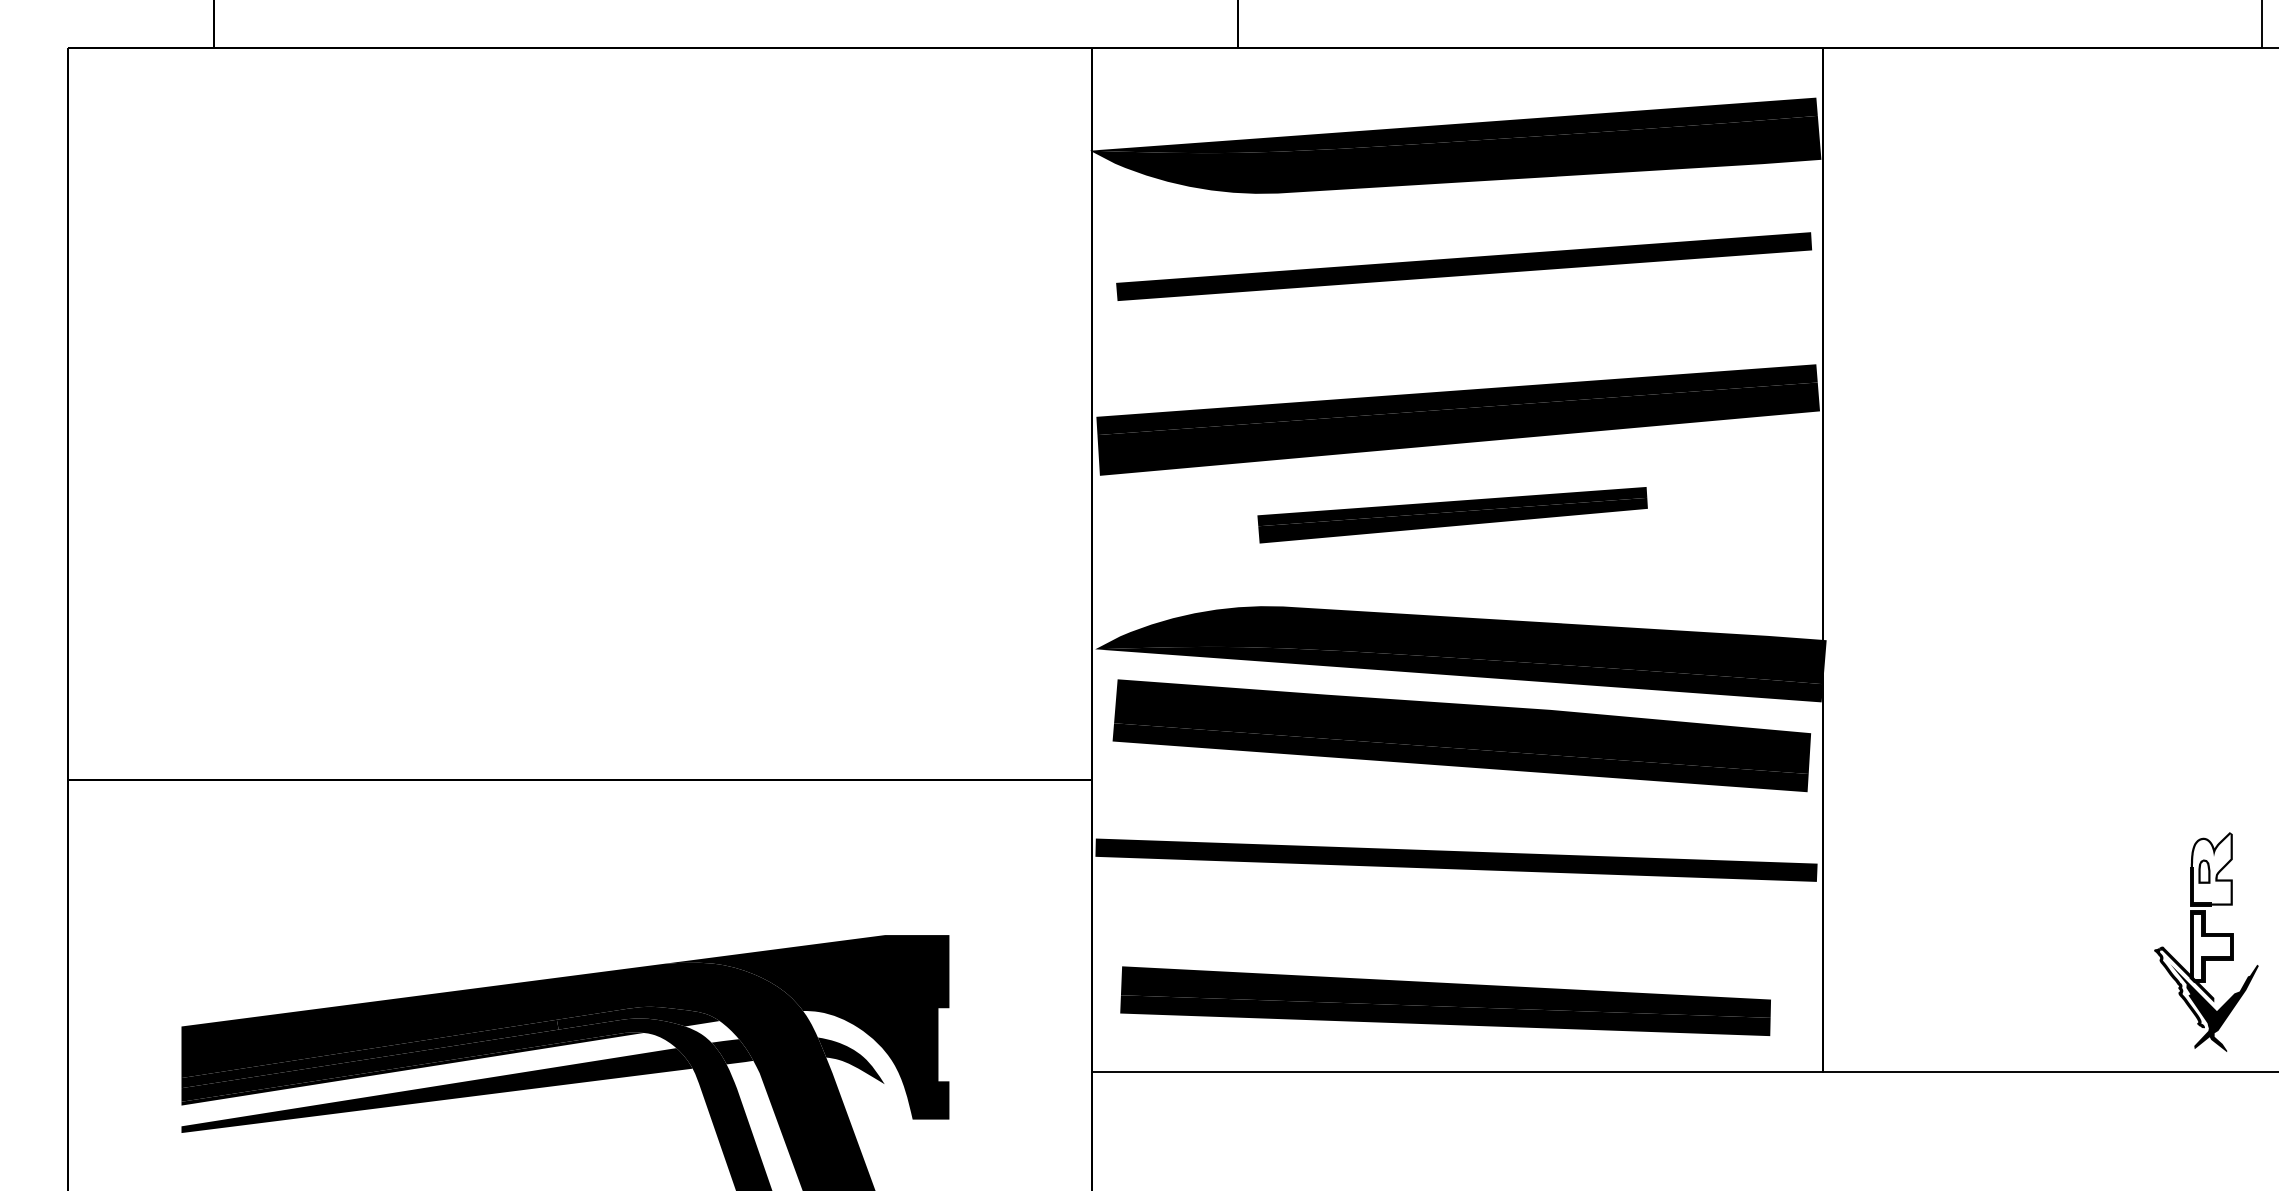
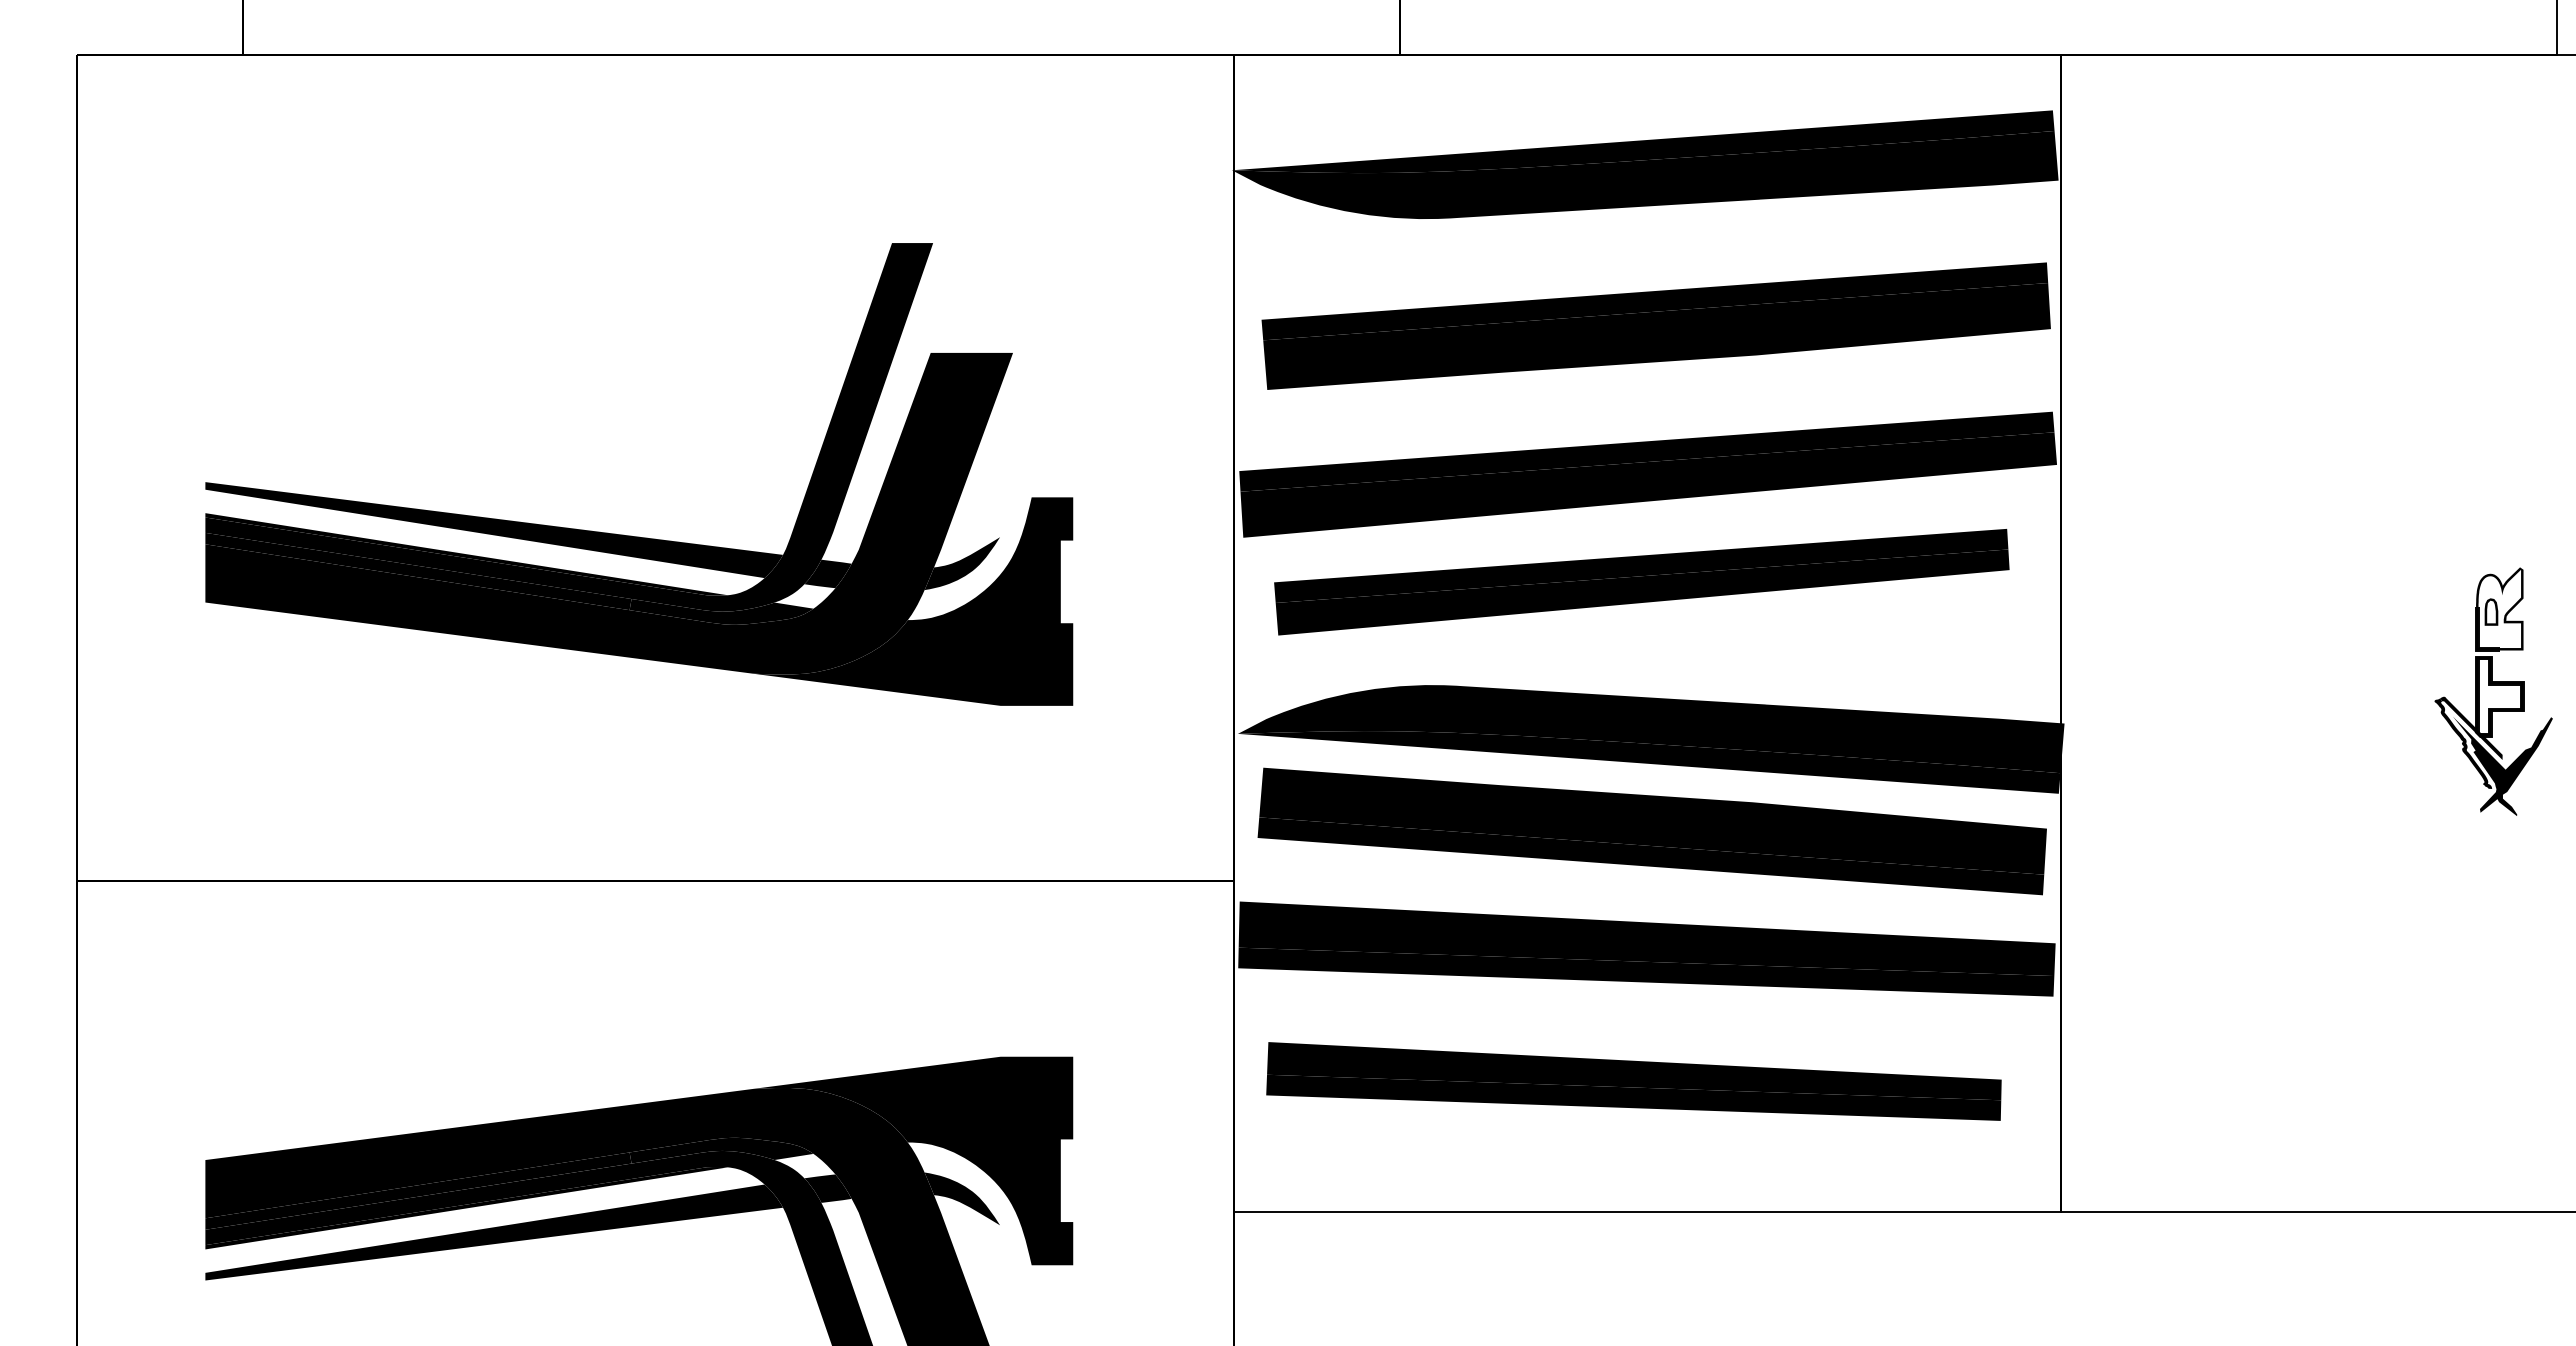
fill: (1465, 297) -> (1656, 336), added
part: (558, 473) -> (631, 535), added
part: (1452, 515) -> (1641, 582), size x1.67
fill: (1456, 830) -> (1646, 938), added
part: (2206, 941) -> (2493, 691), moved
part: (1445, 1001) -> (1633, 1081), moved

